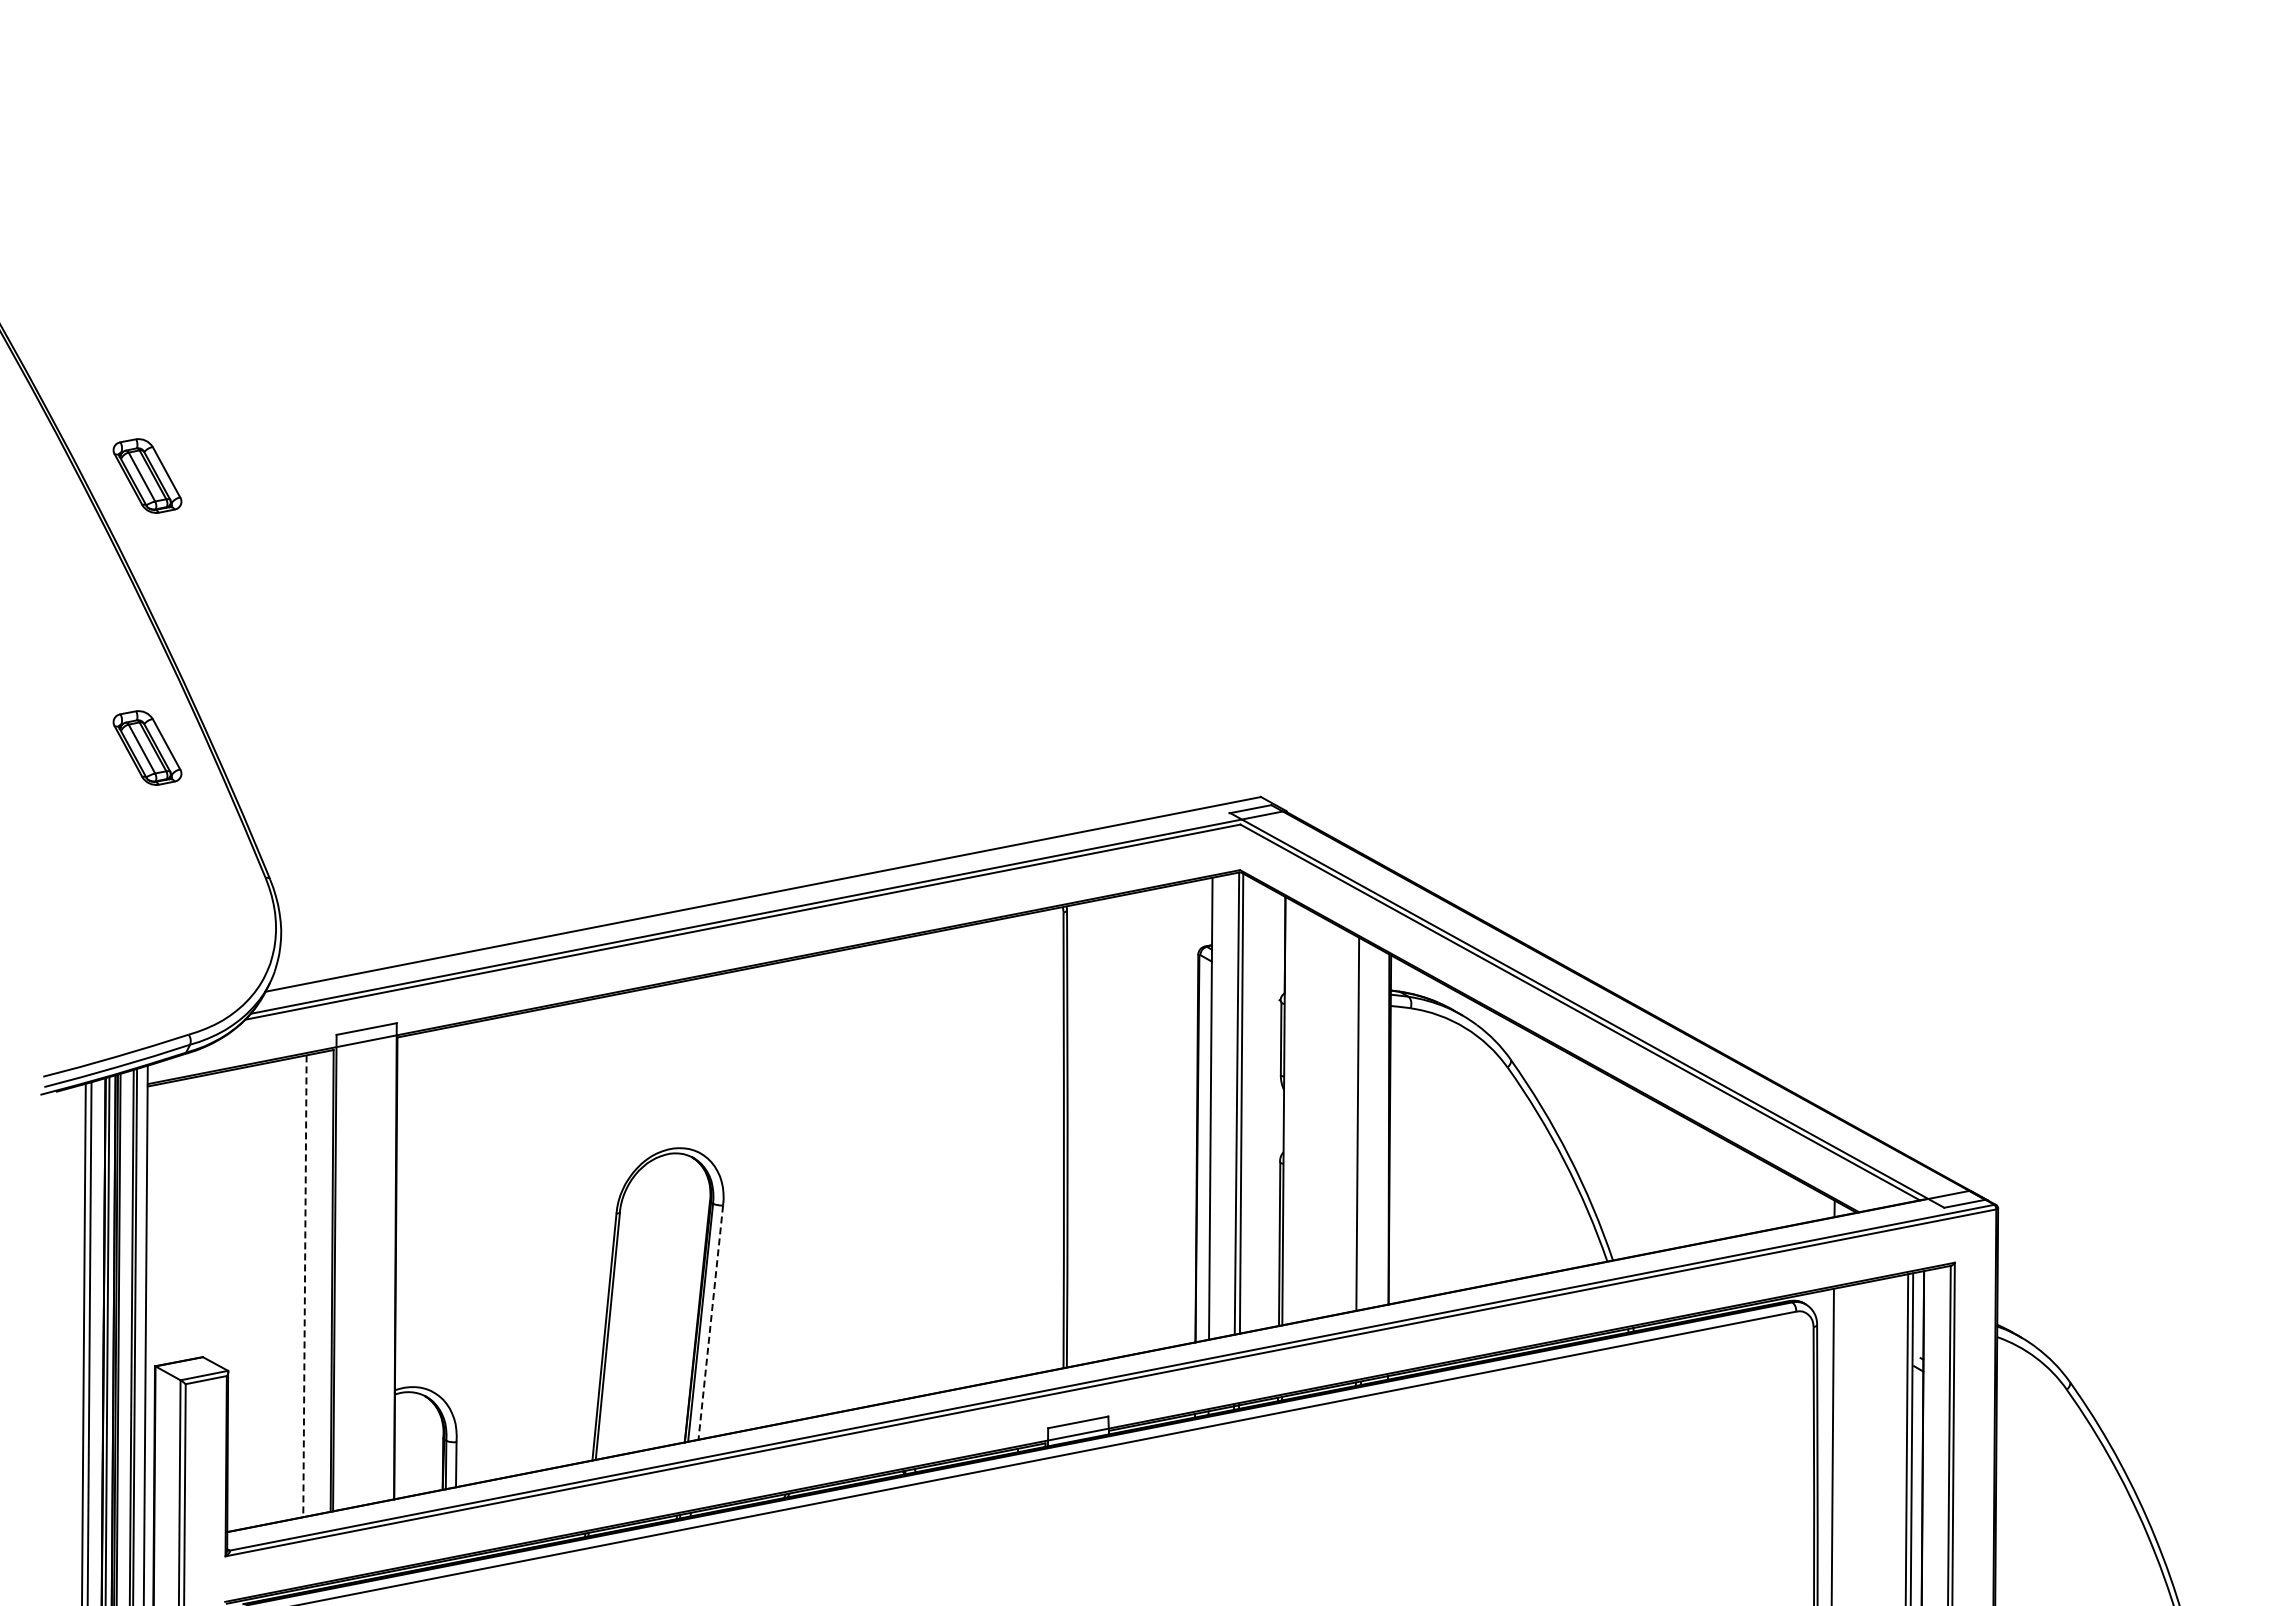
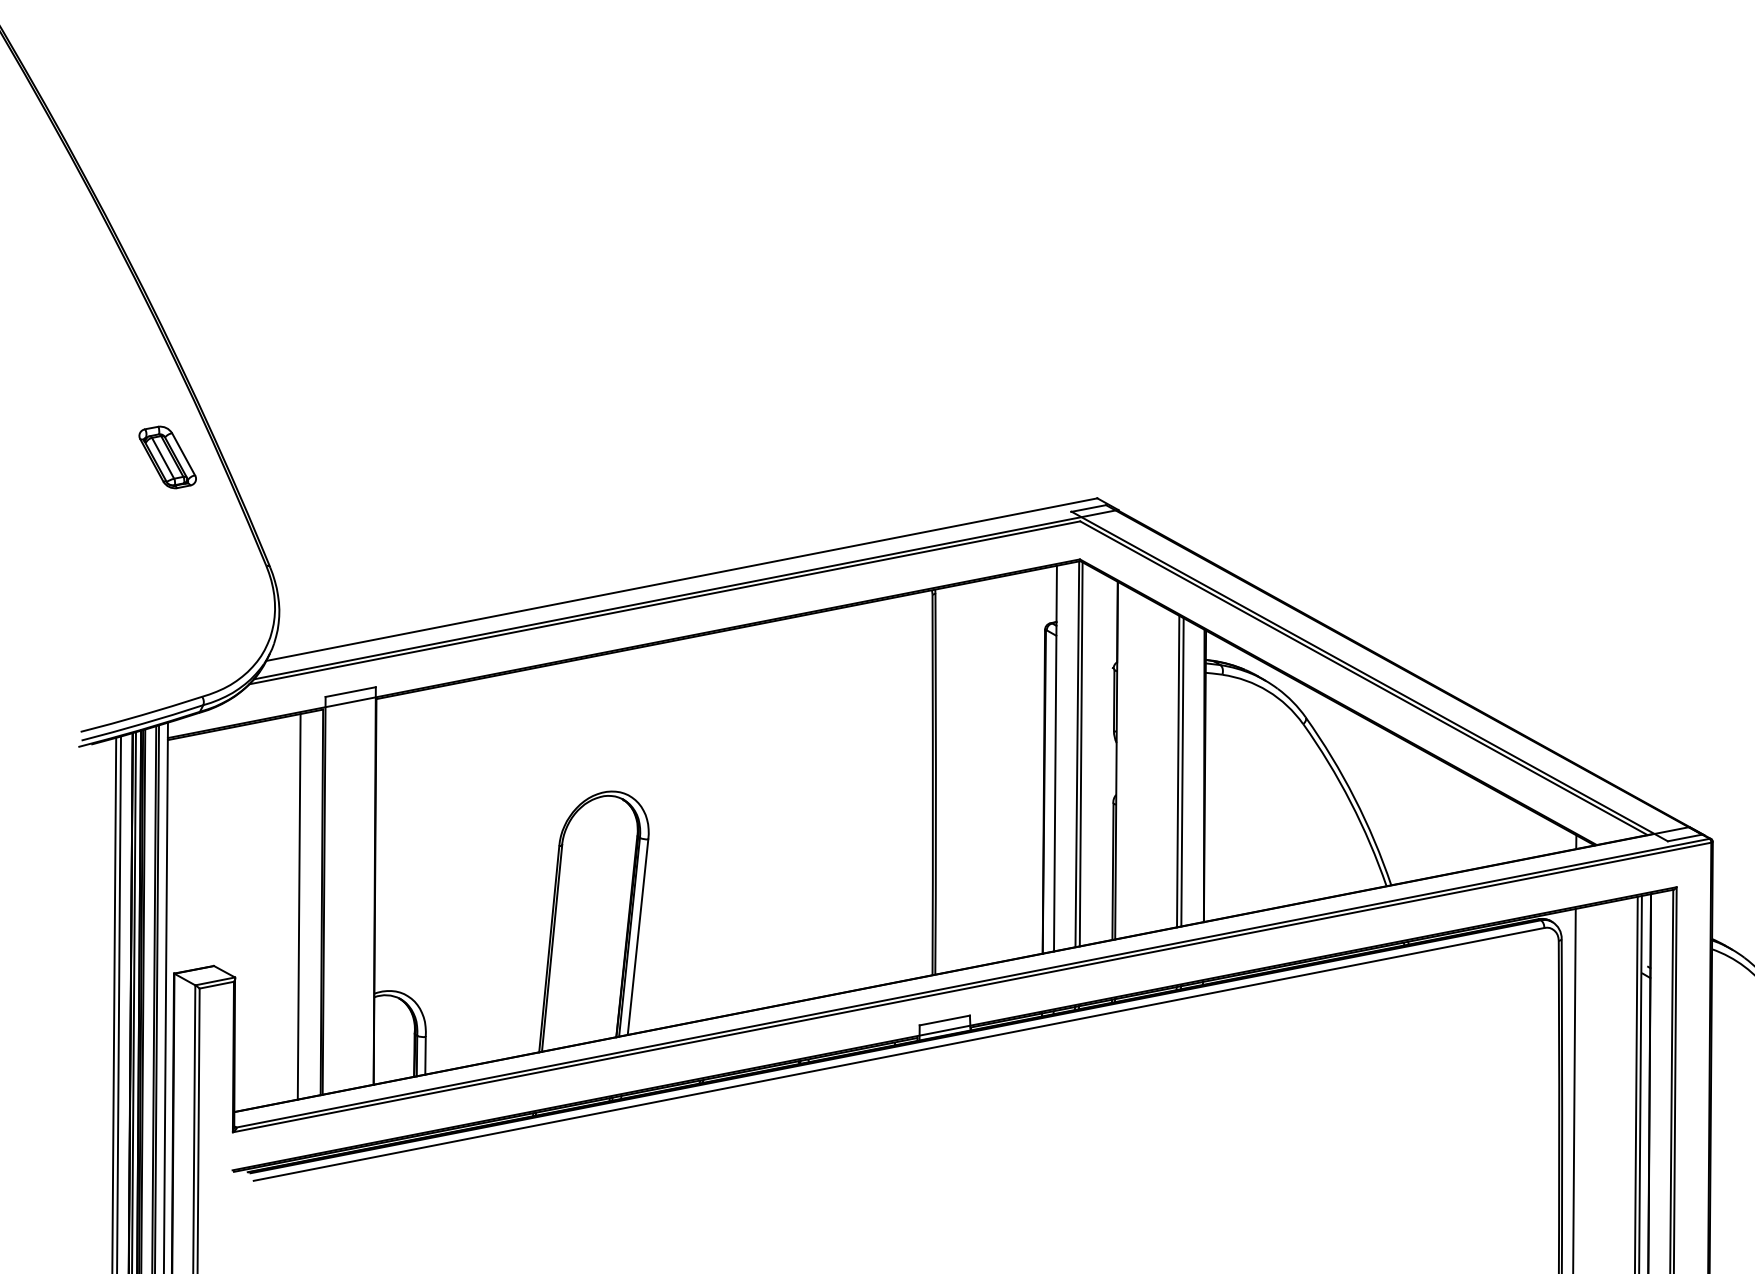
part: (147, 475) -> (167, 229), removed
line: (1362, 1124) -> (1182, 771), added
line: (304, 1286) -> (298, 907), dashed -> solid
line: (710, 1322) -> (637, 937), dashed -> solid

